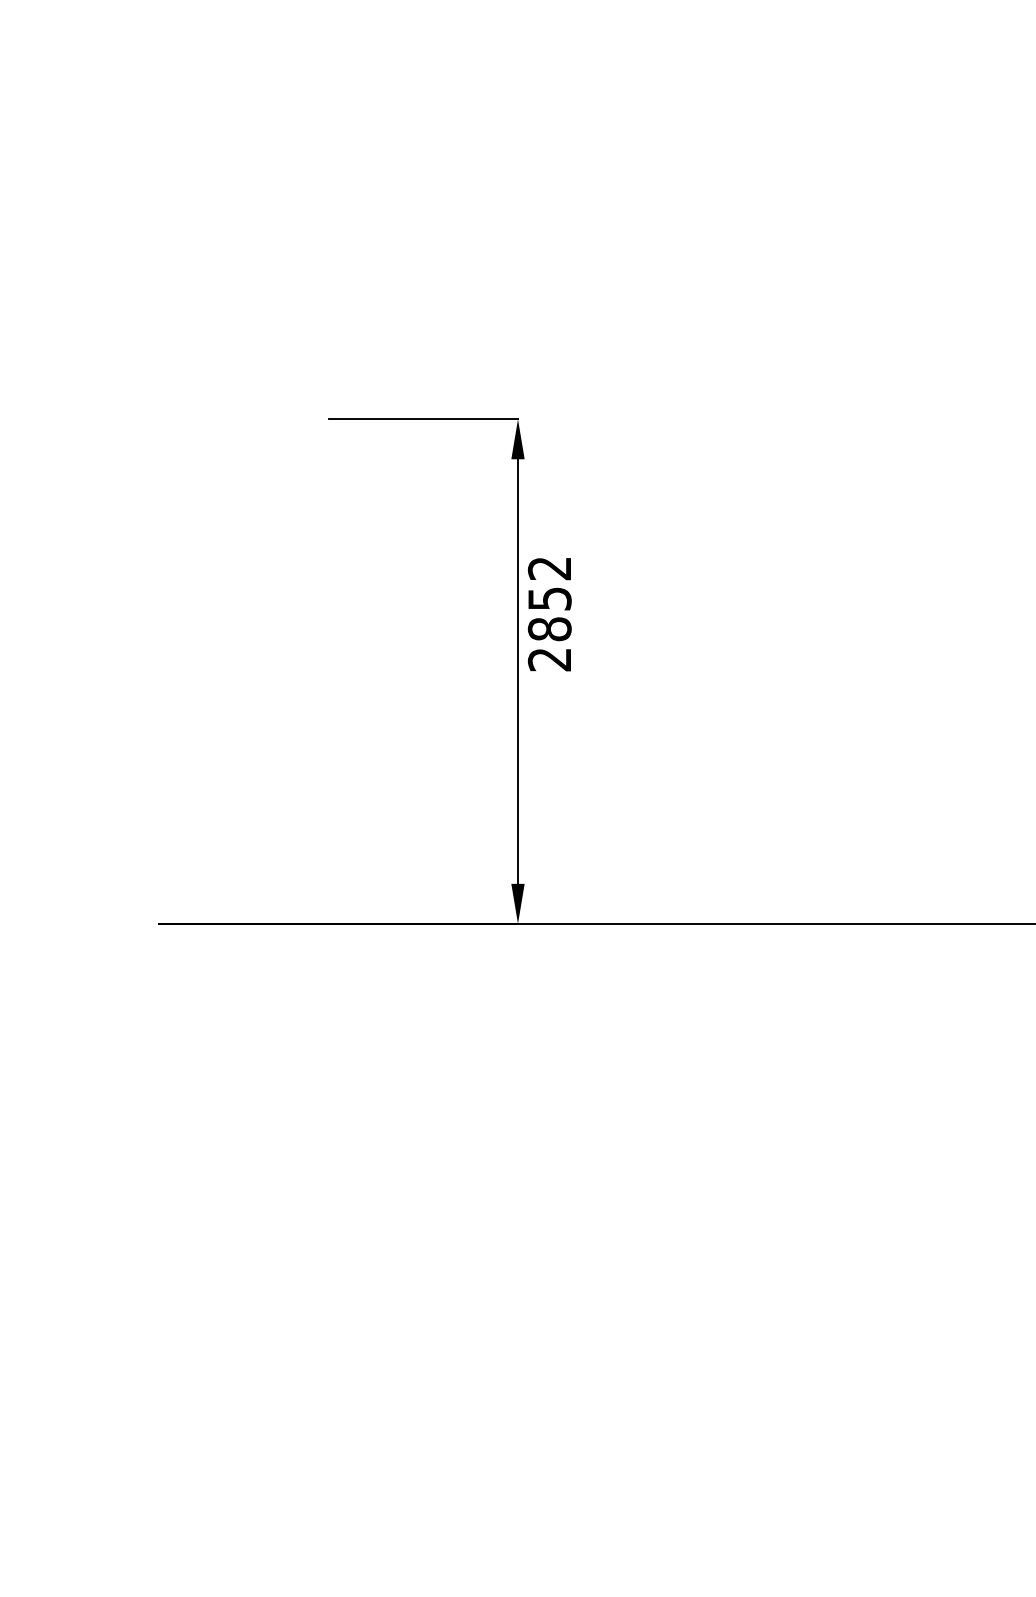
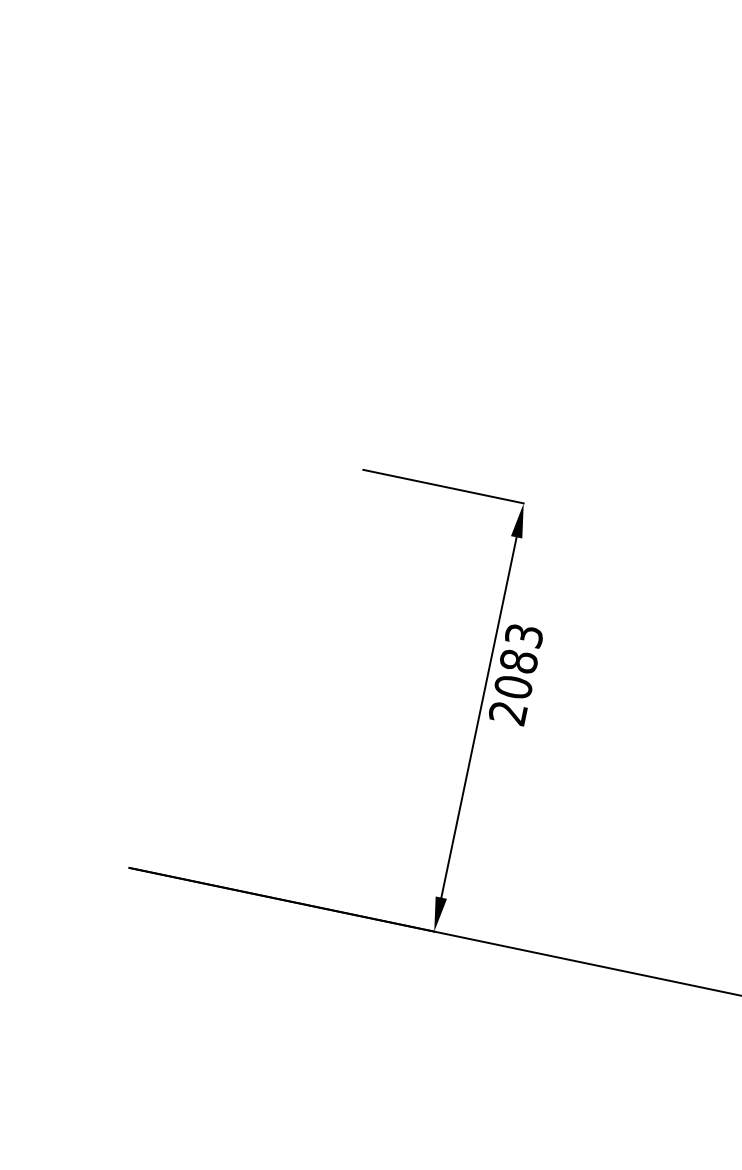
text: (549, 599) -> (518, 661), 2852 -> 2083

